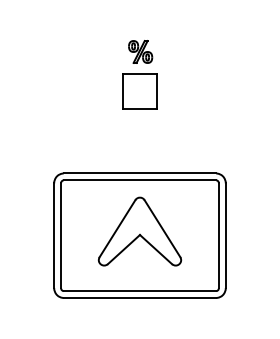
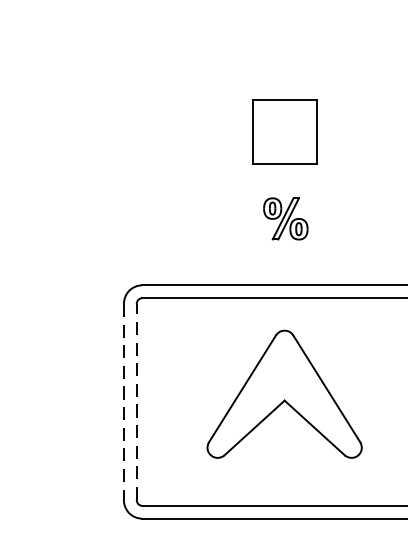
part: (140, 51) -> (285, 217), moved
line: (61, 235) -> (137, 401), solid -> dashed
line: (54, 236) -> (124, 403), solid -> dashed

